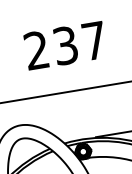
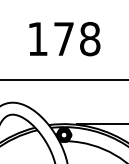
text: (66, 44) -> (64, 38), 237 -> 178

